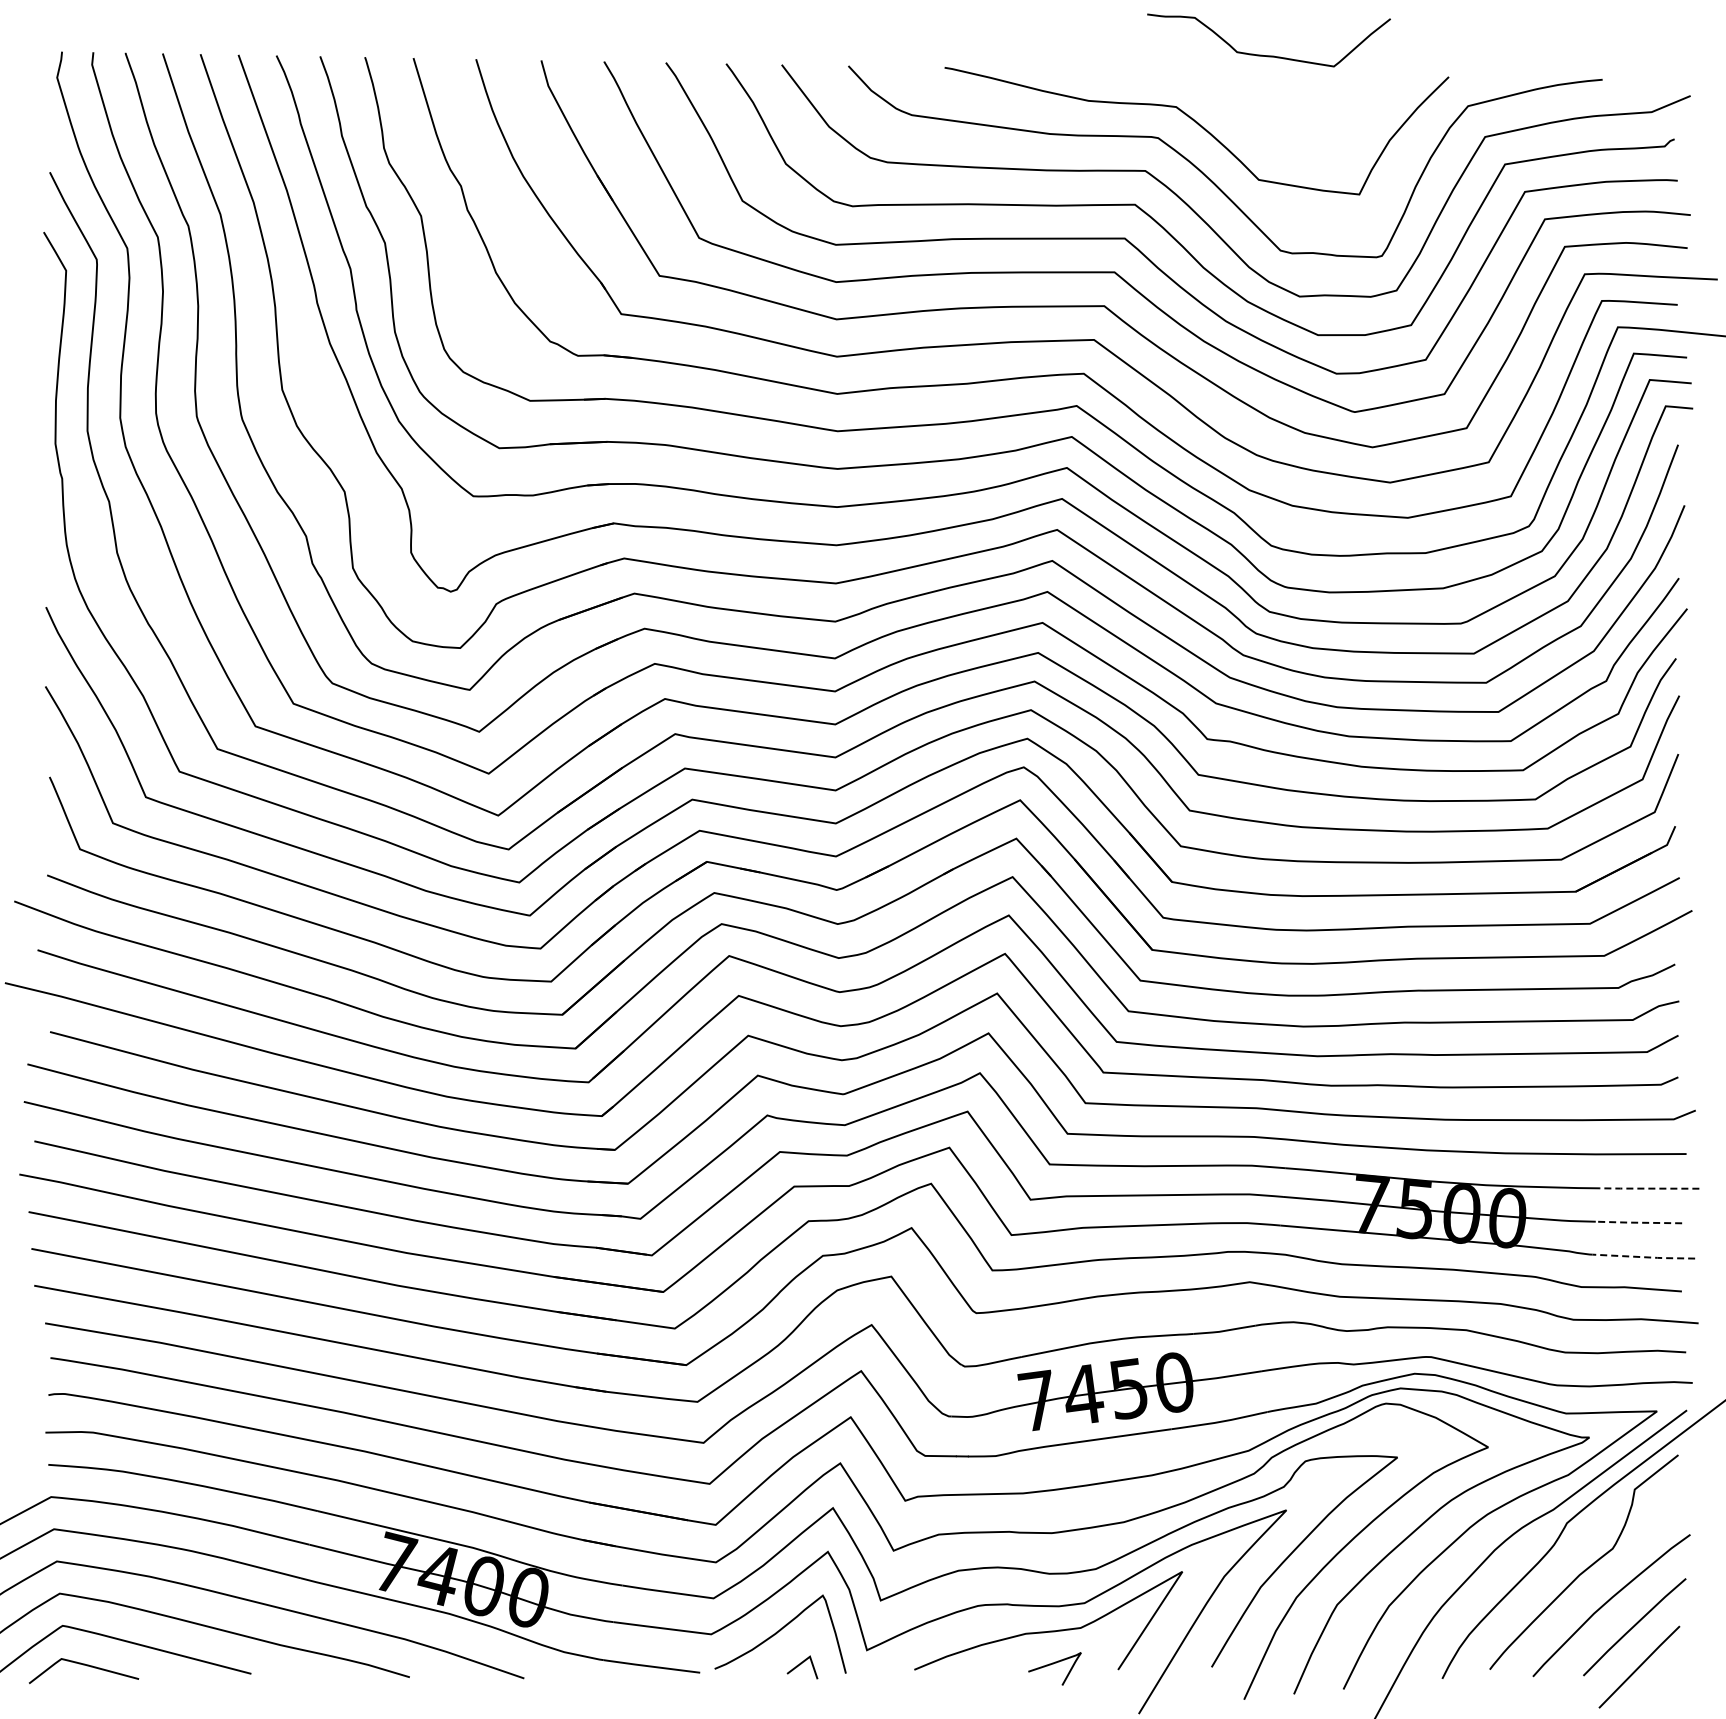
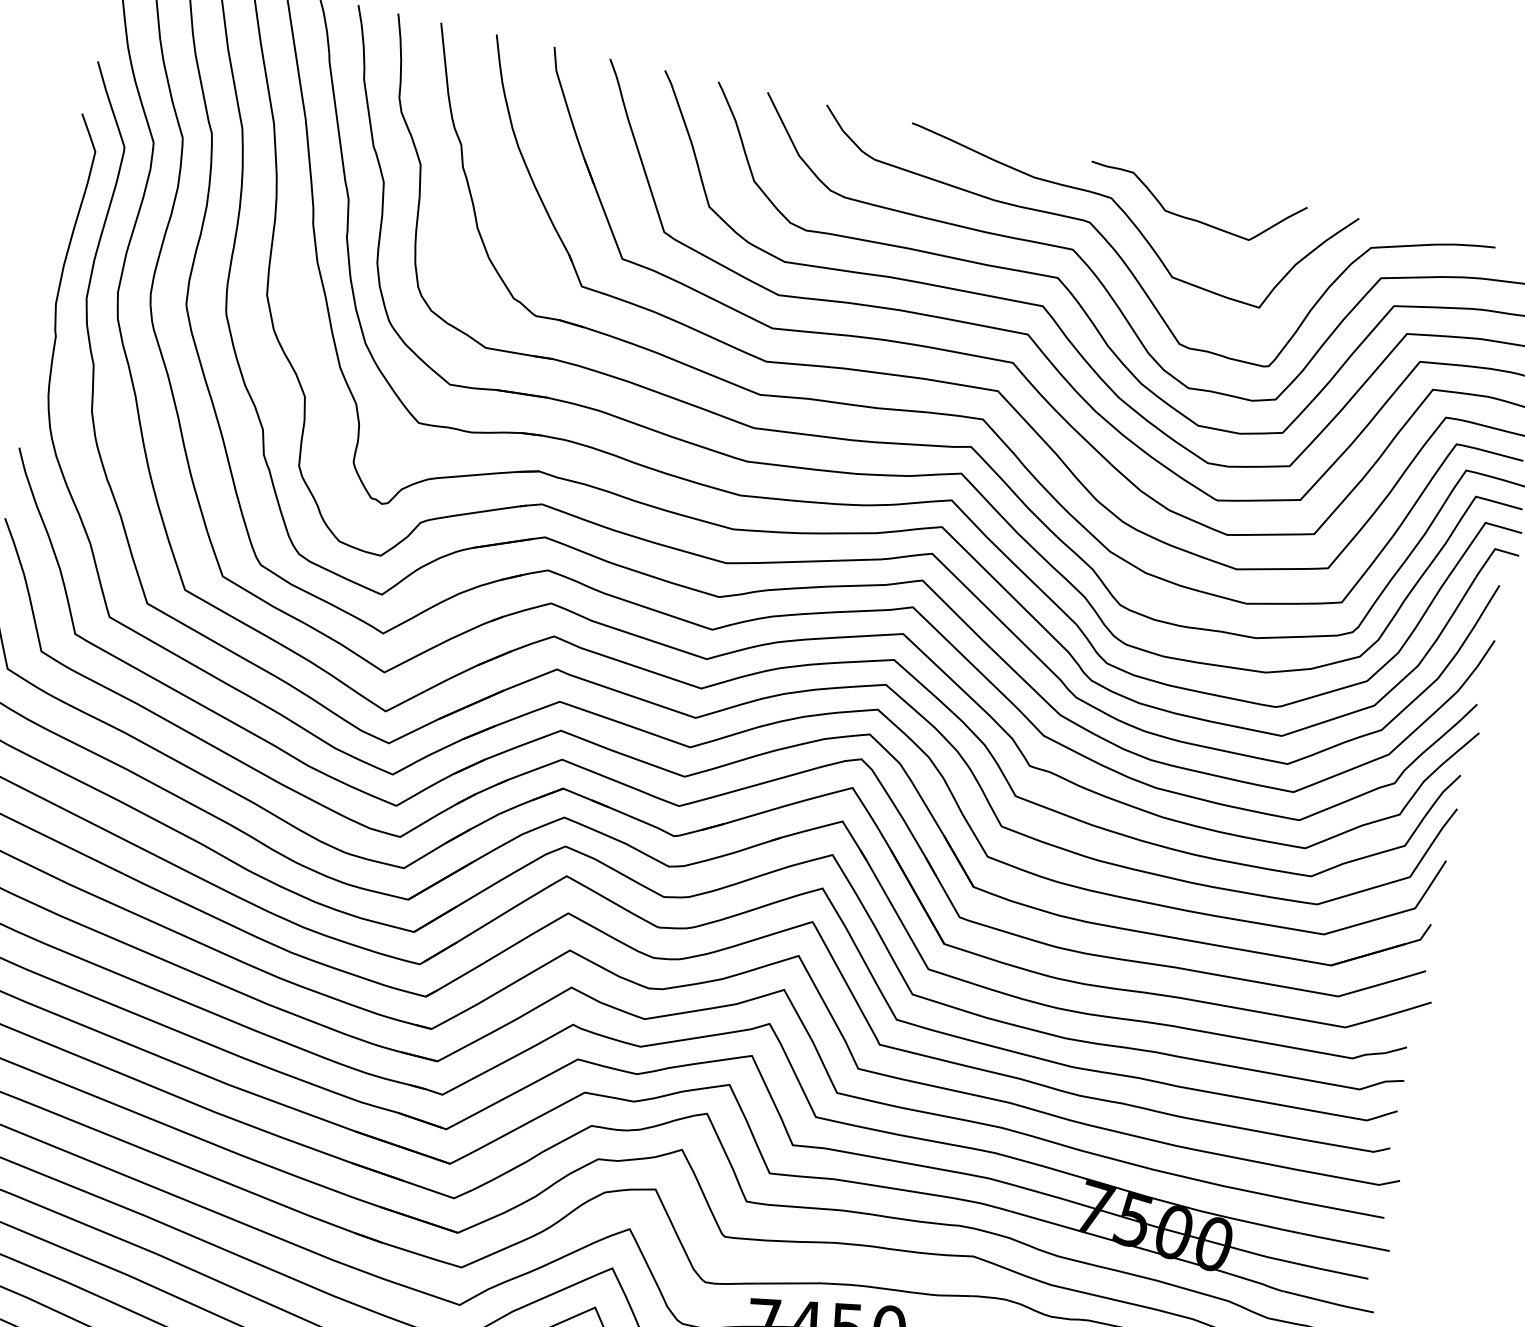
curve: (1268, 55) -> (1192, 218), moved
line: (1648, 1188) -> (1344, 1242), dashed -> solid
line: (1638, 1222) -> (1329, 1270), dashed -> solid
line: (1644, 1257) -> (1329, 1302), dashed -> solid

